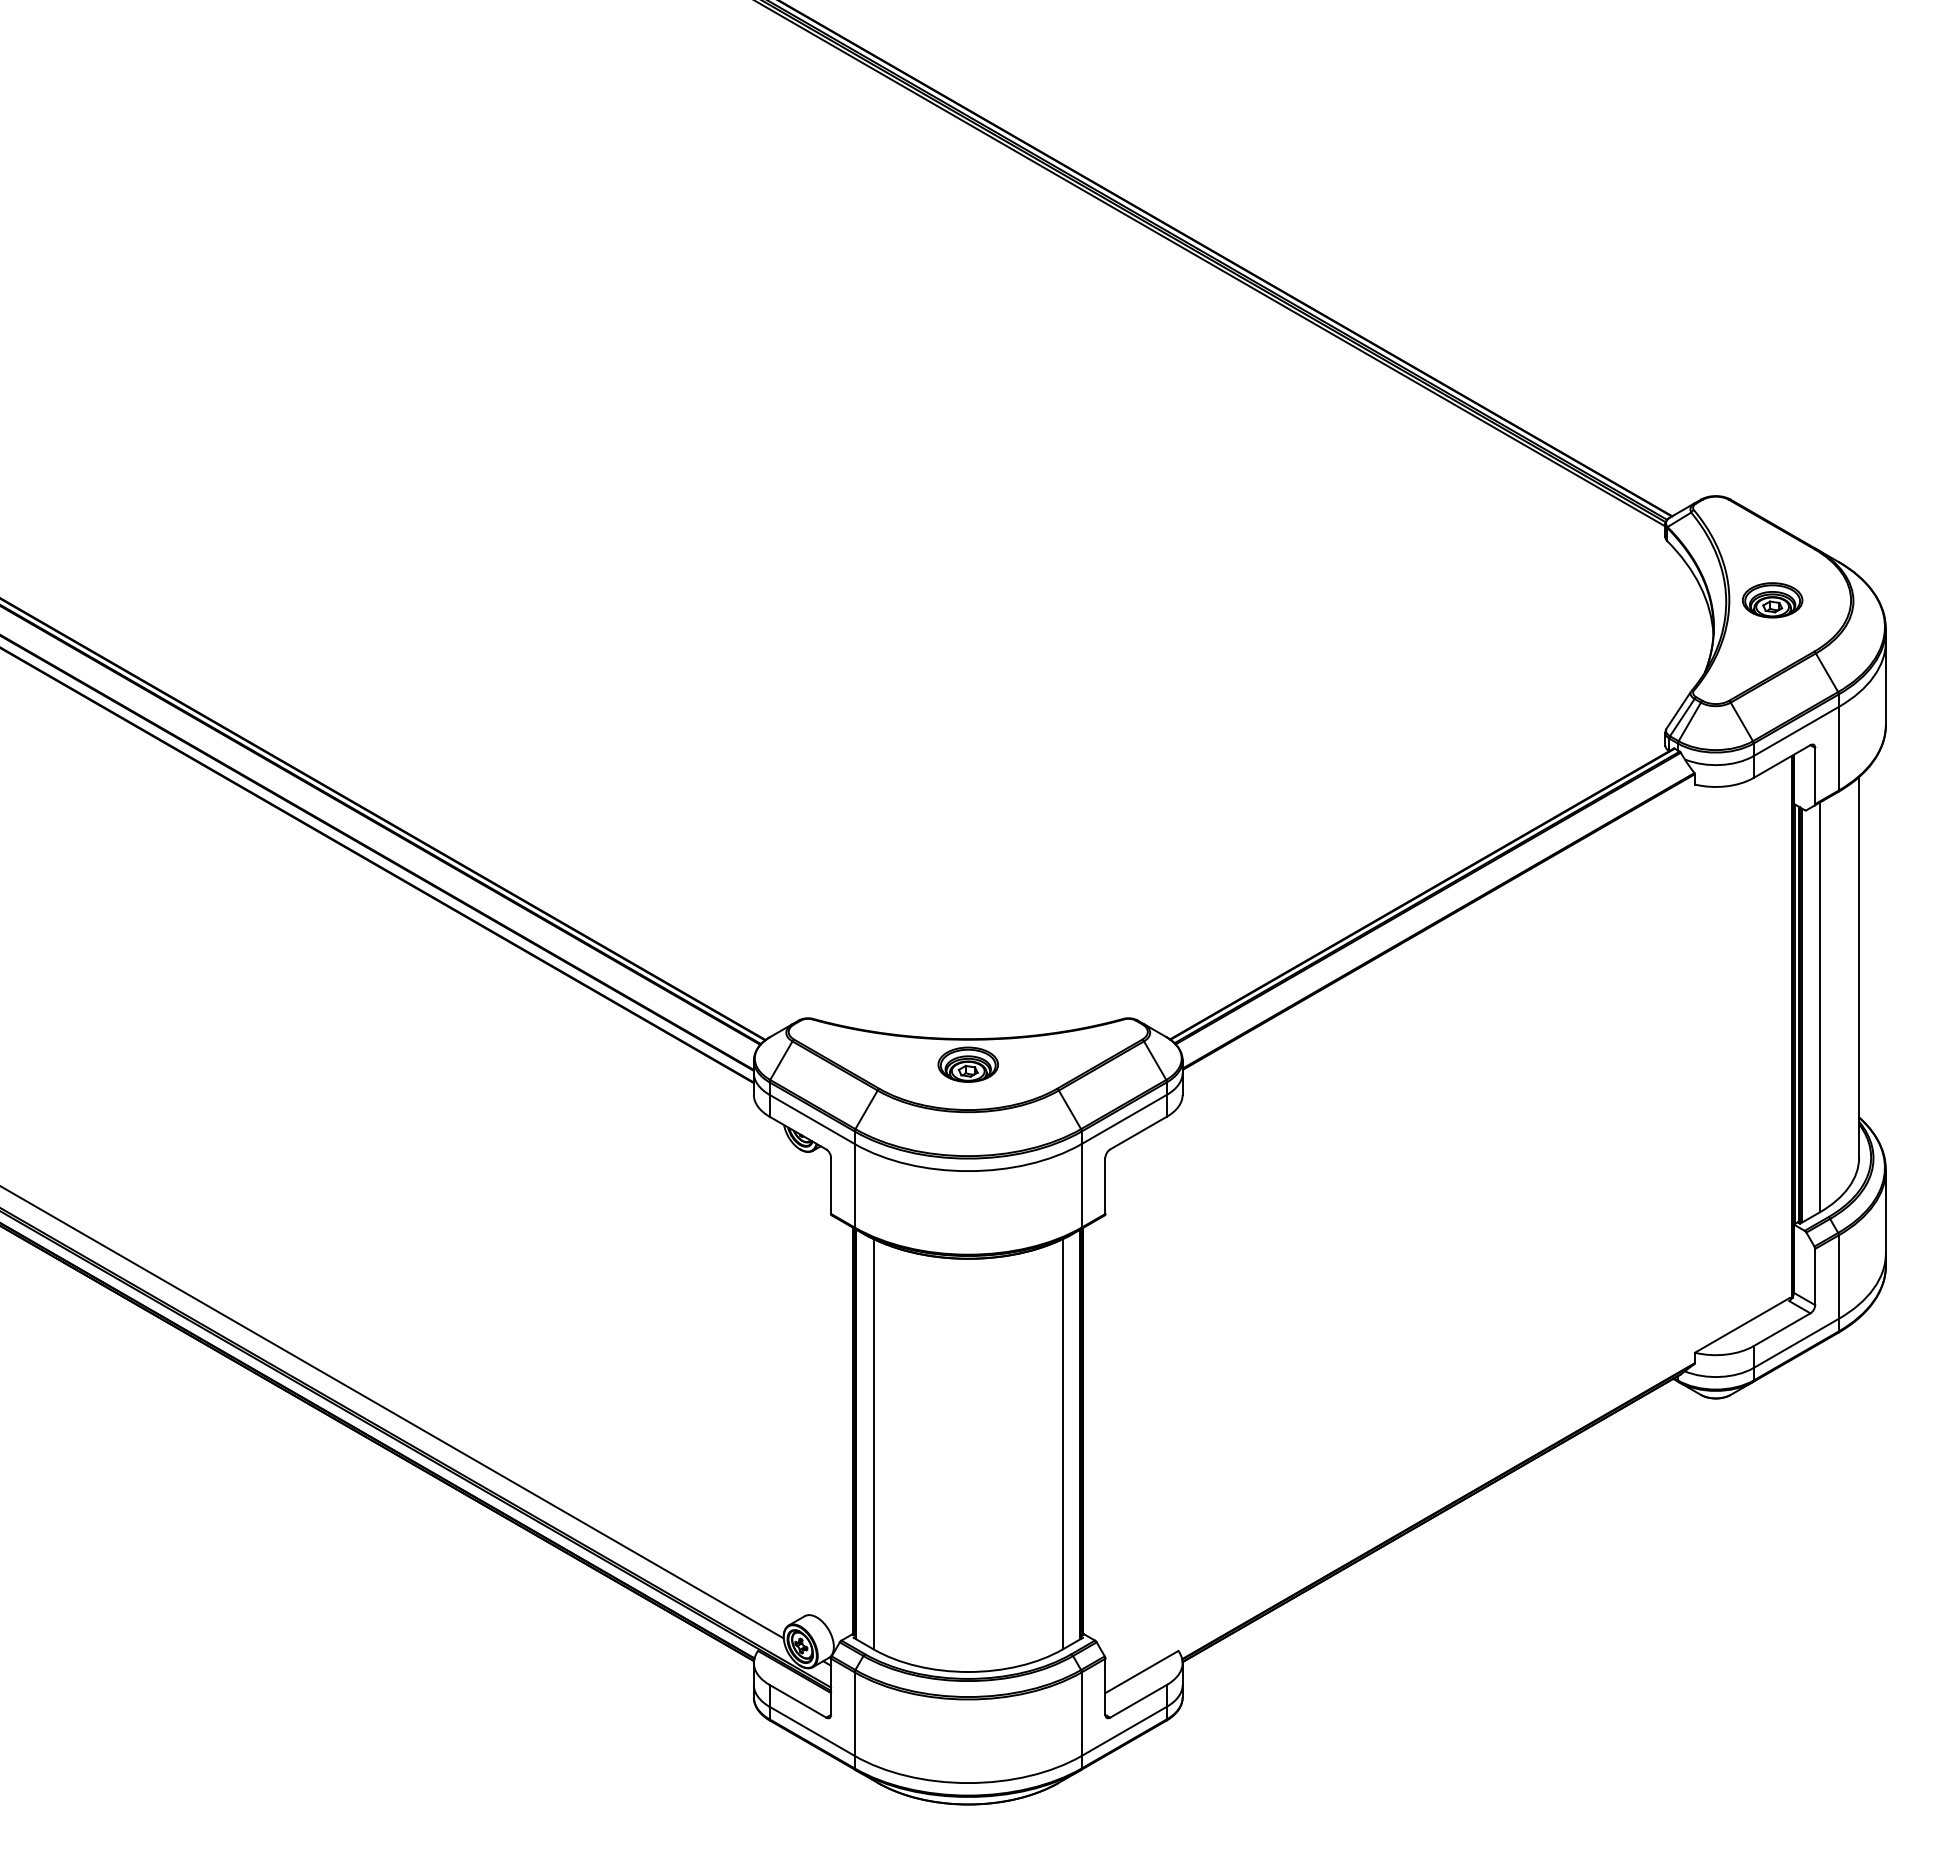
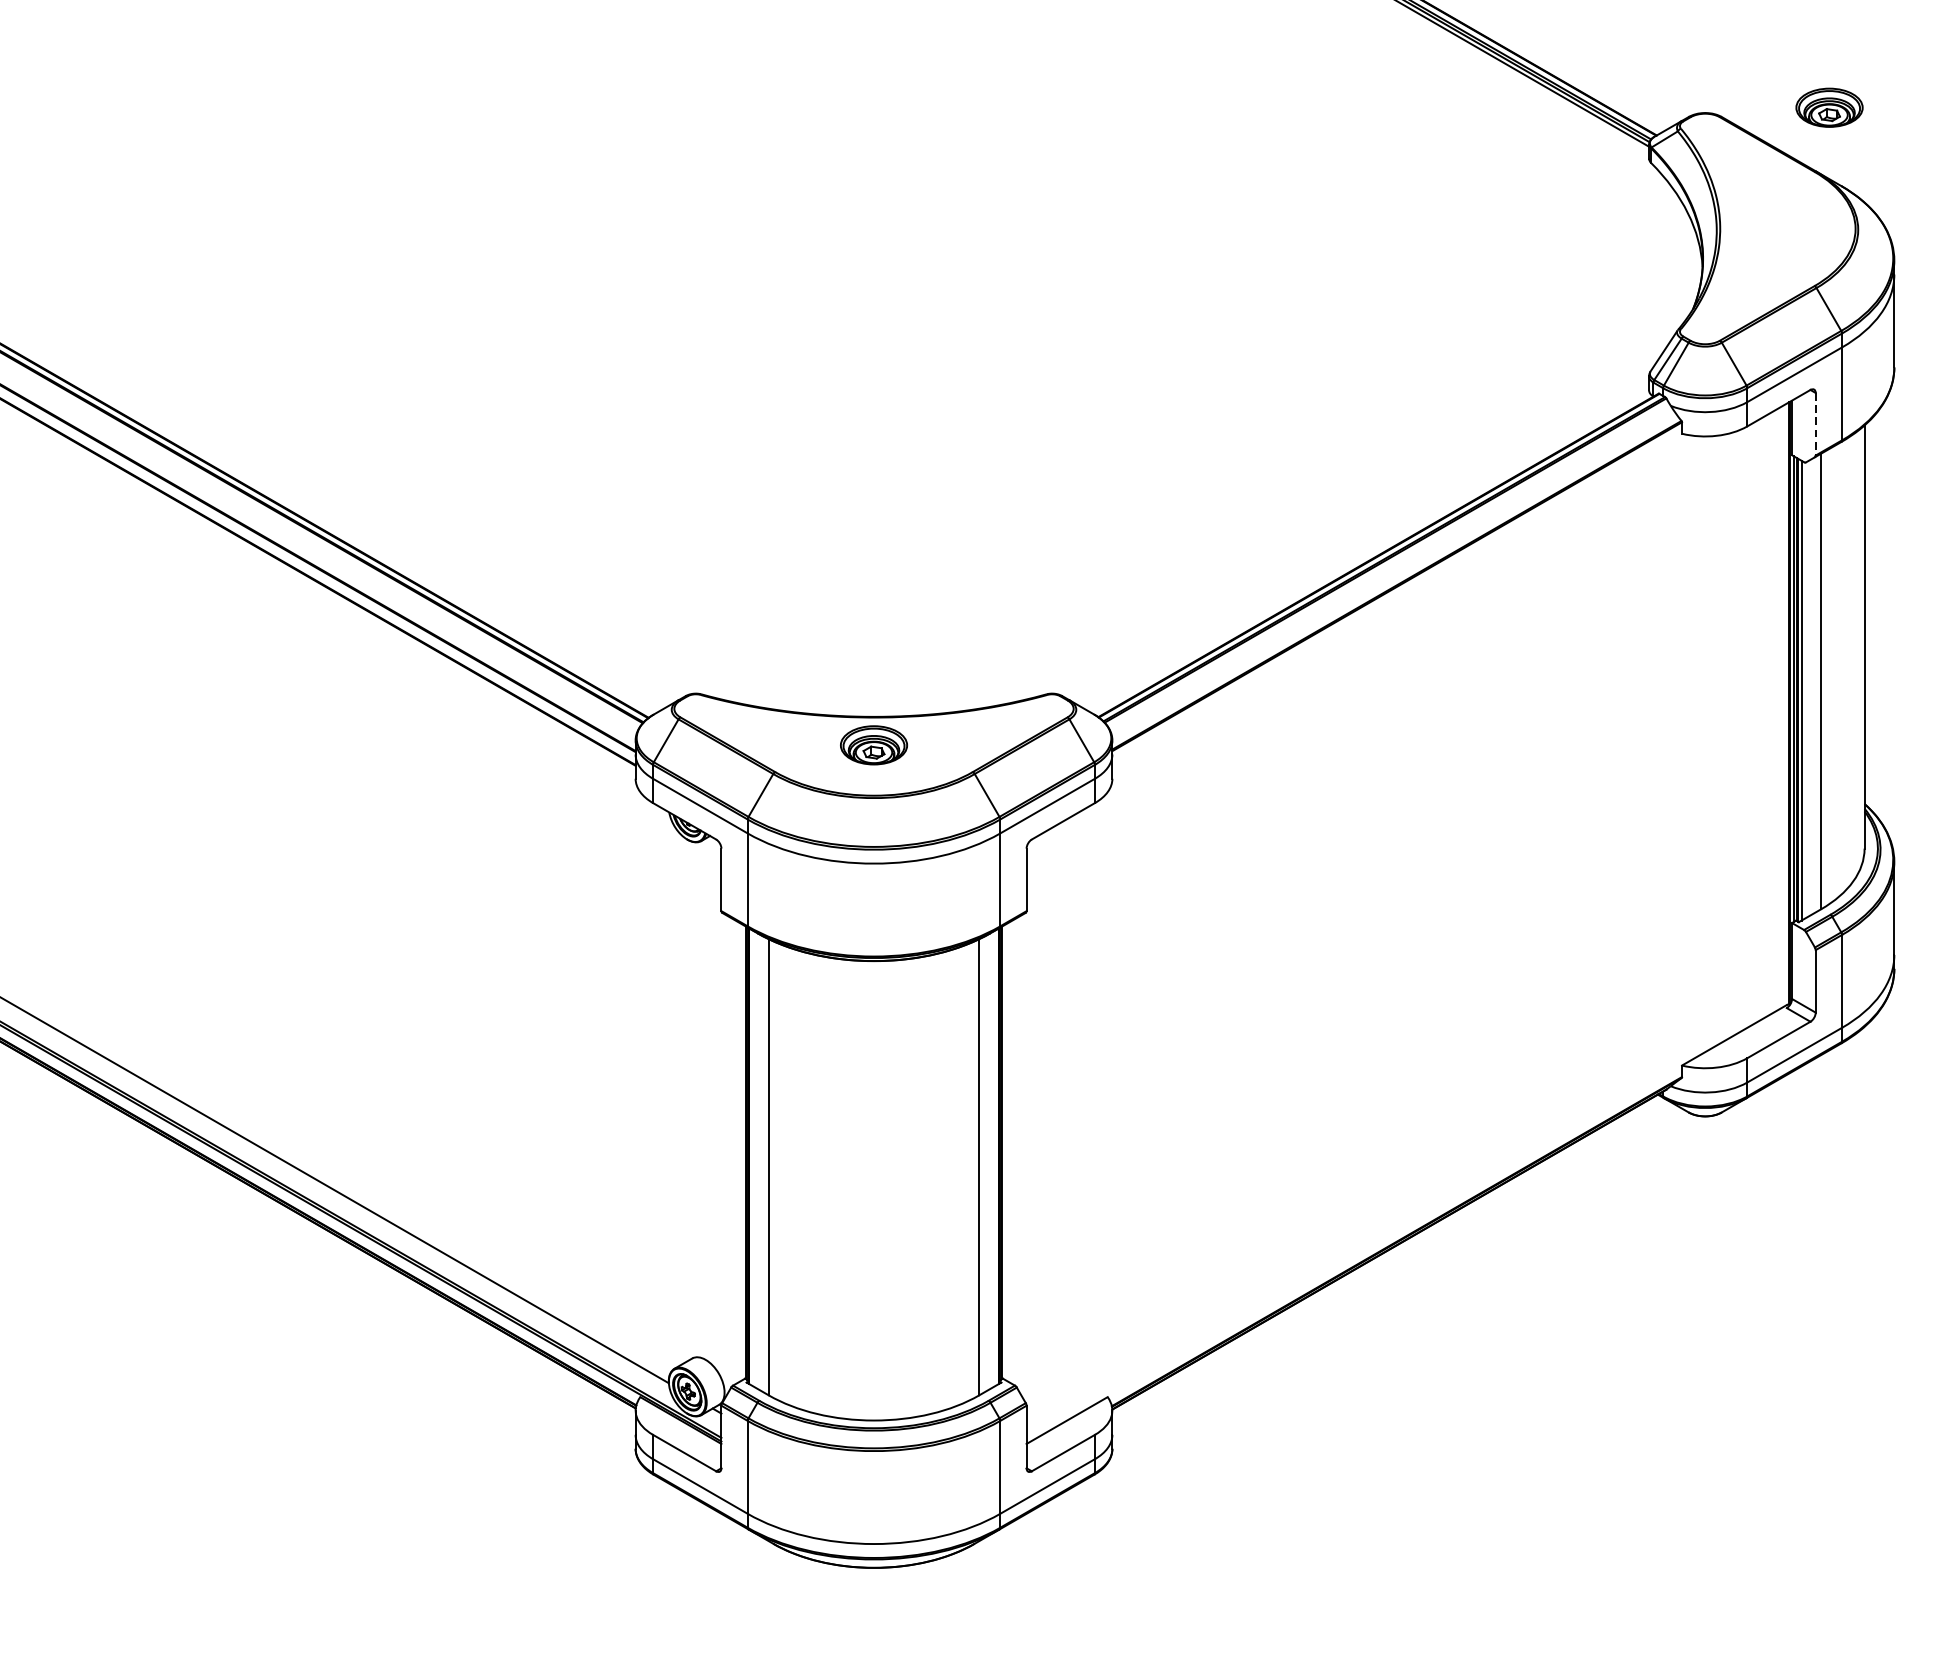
part: (1772, 600) -> (1829, 107), moved
line: (1815, 776) -> (1816, 424), solid -> dashed

